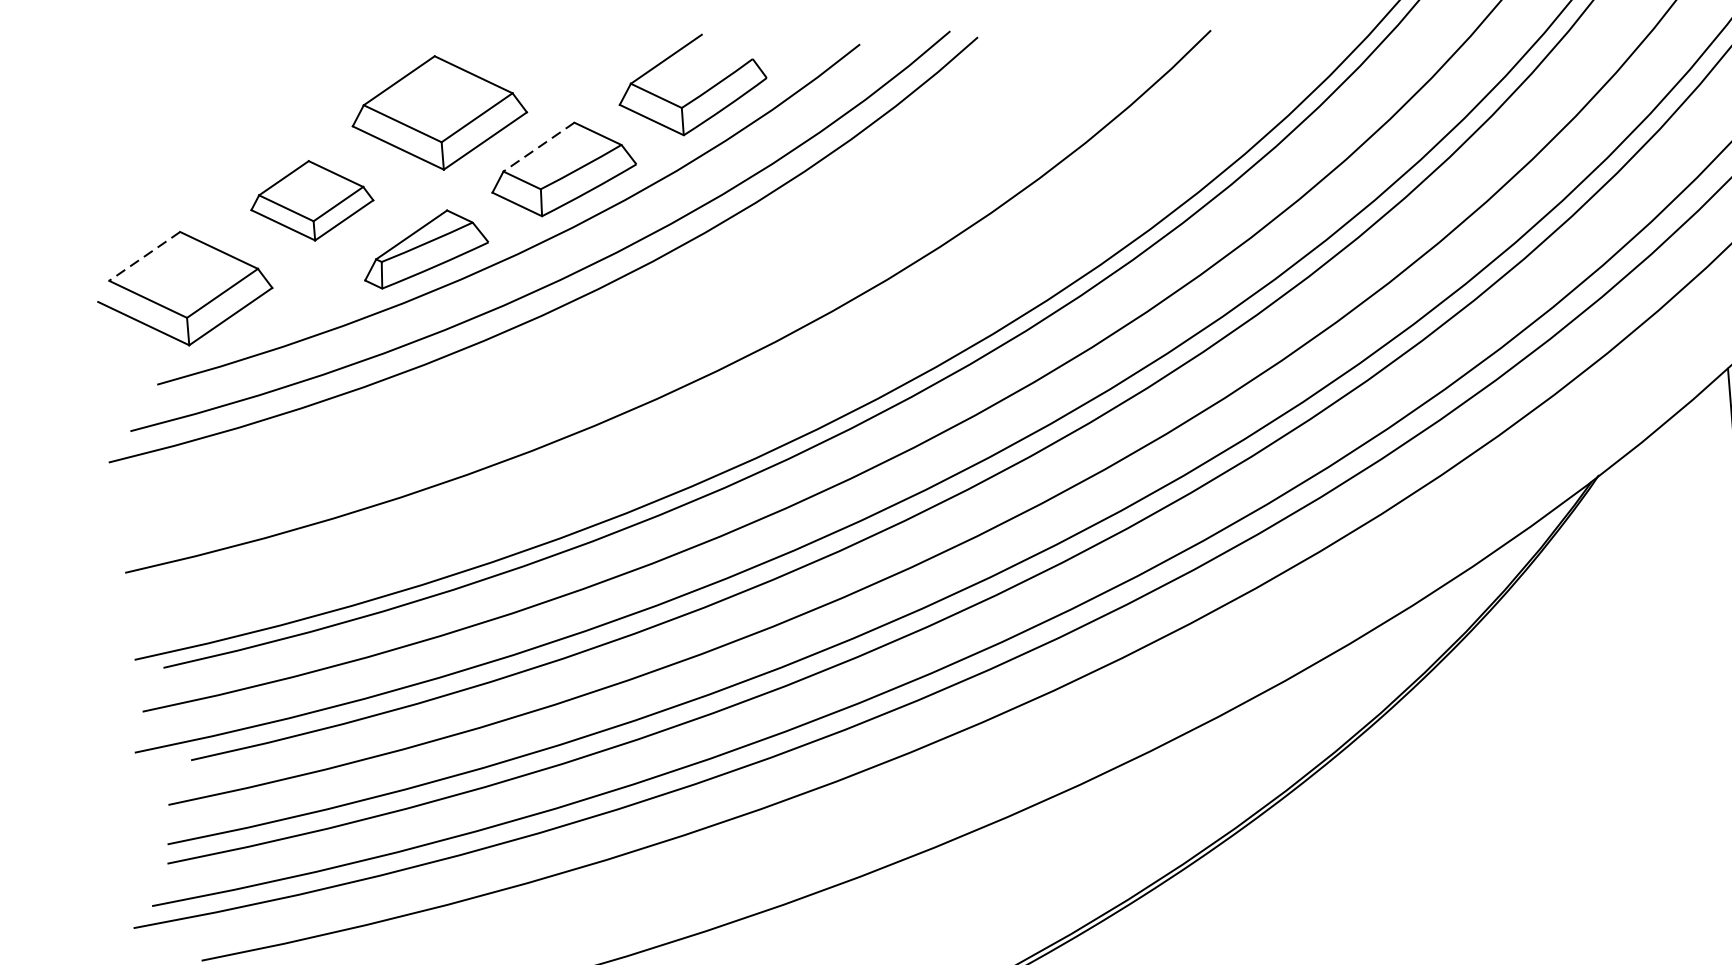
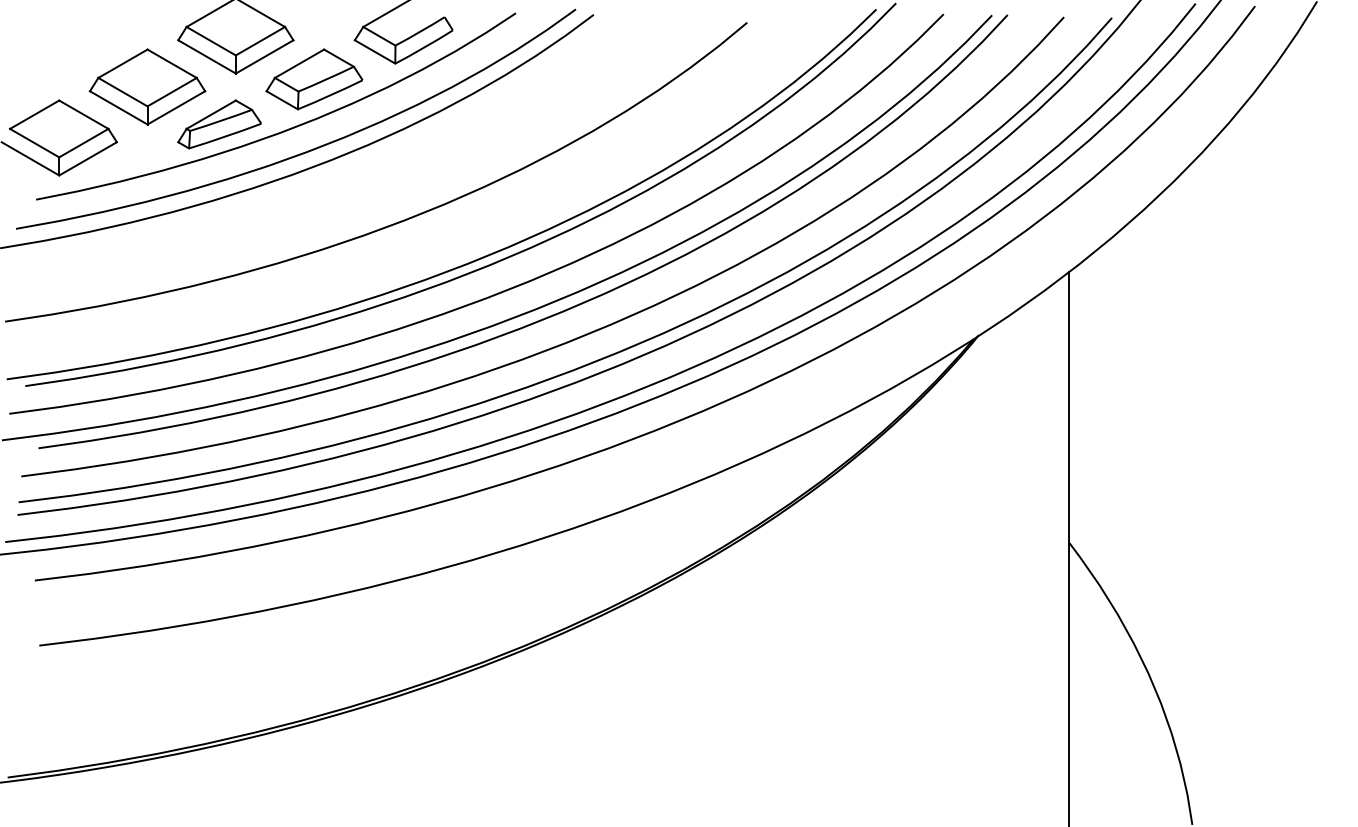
line: (539, 148) -> (299, 64), dashed -> solid
part: (311, 199) -> (147, 86), size x1.43
line: (144, 257) -> (34, 115), dashed -> solid

